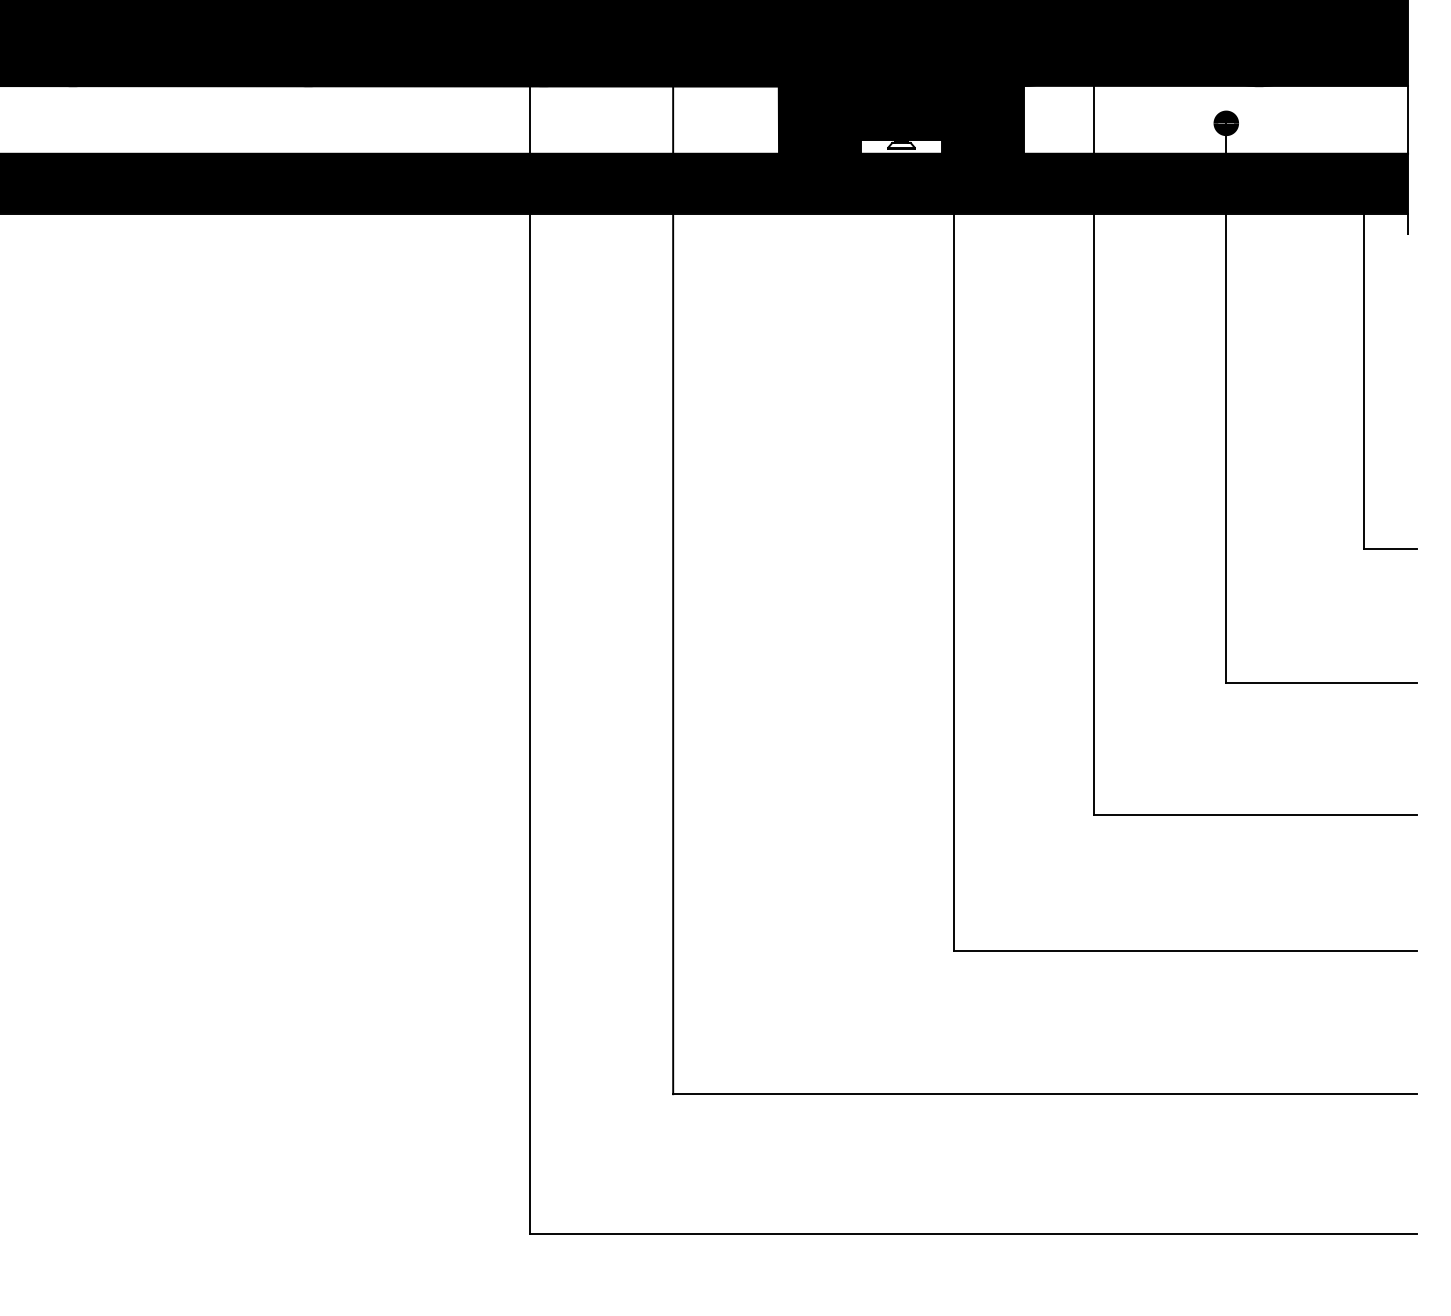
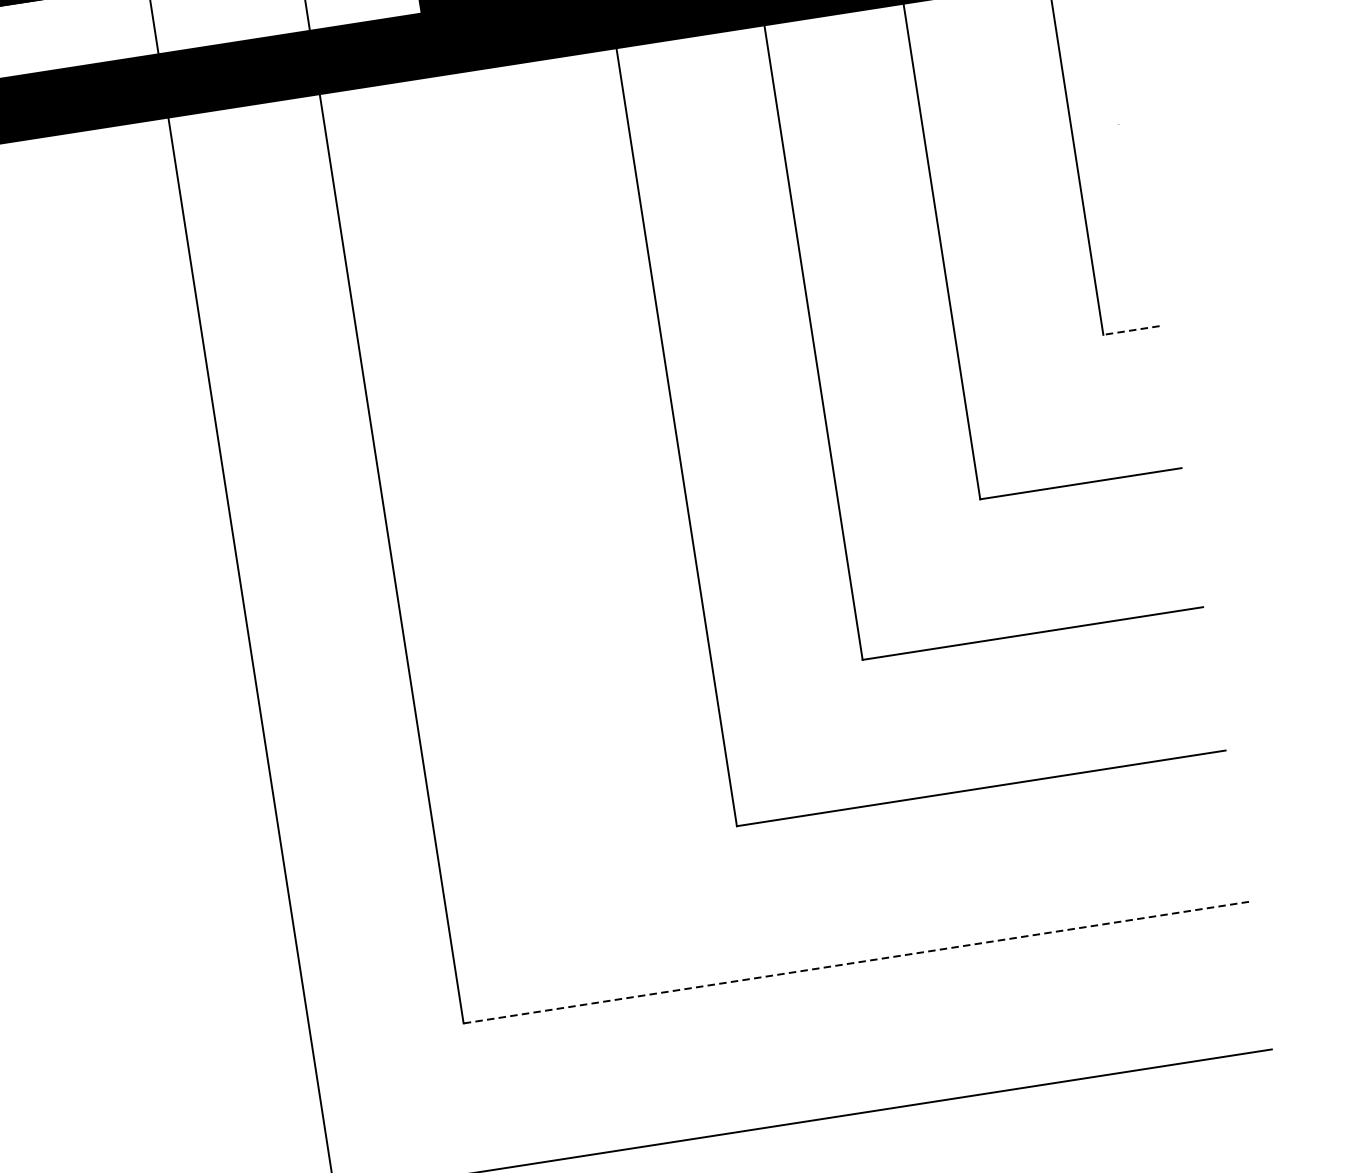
line: (1390, 548) -> (1131, 330), solid -> dashed
line: (1044, 1094) -> (855, 963), solid -> dashed

